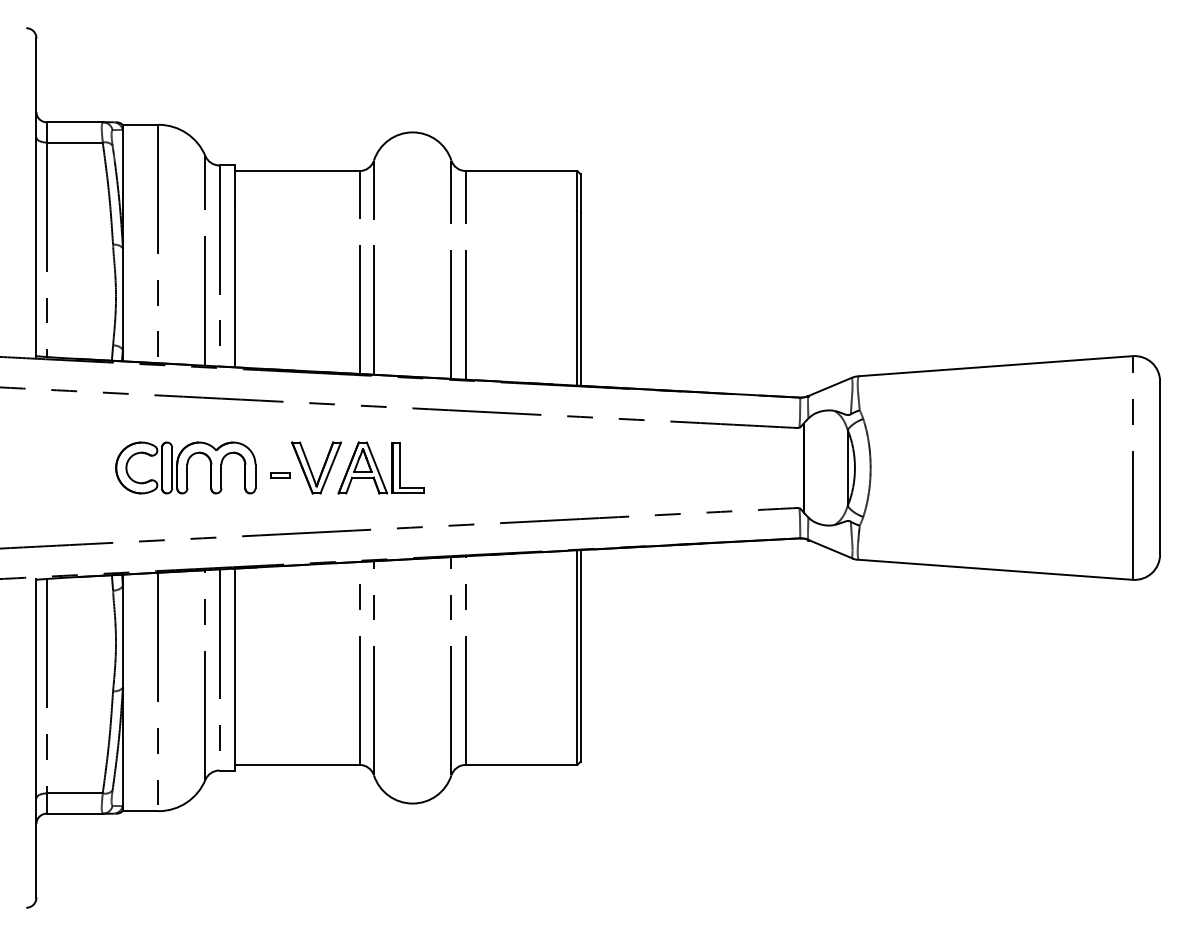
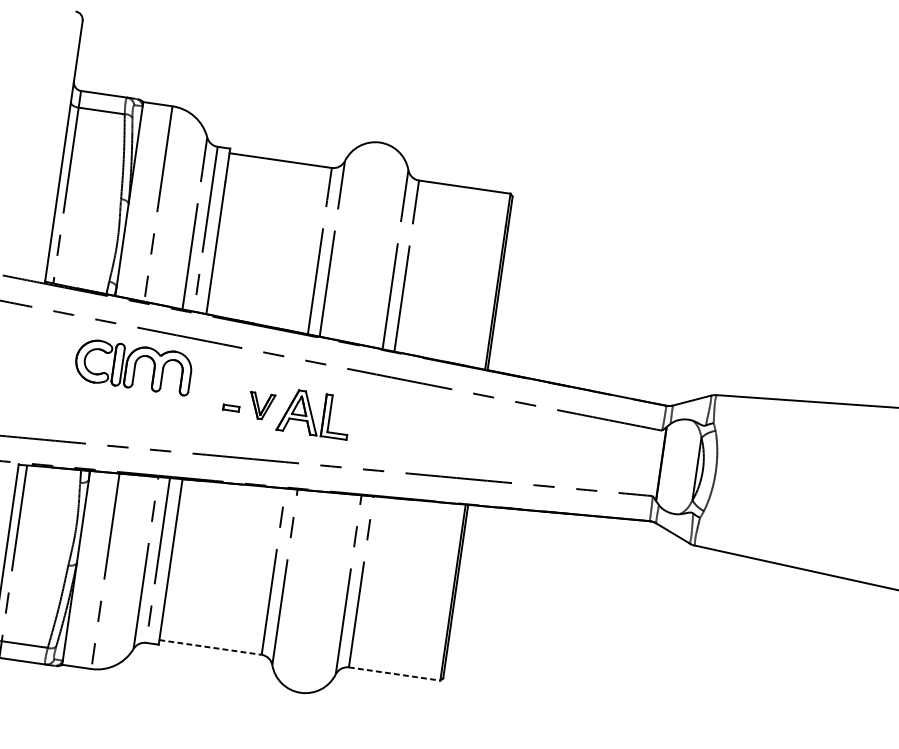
part: (185, 467) -> (133, 366), moved
part: (316, 467) -> (261, 405), size x0.6
line: (297, 764) -> (210, 647), solid -> dashed
line: (521, 764) -> (394, 673), solid -> dashed

